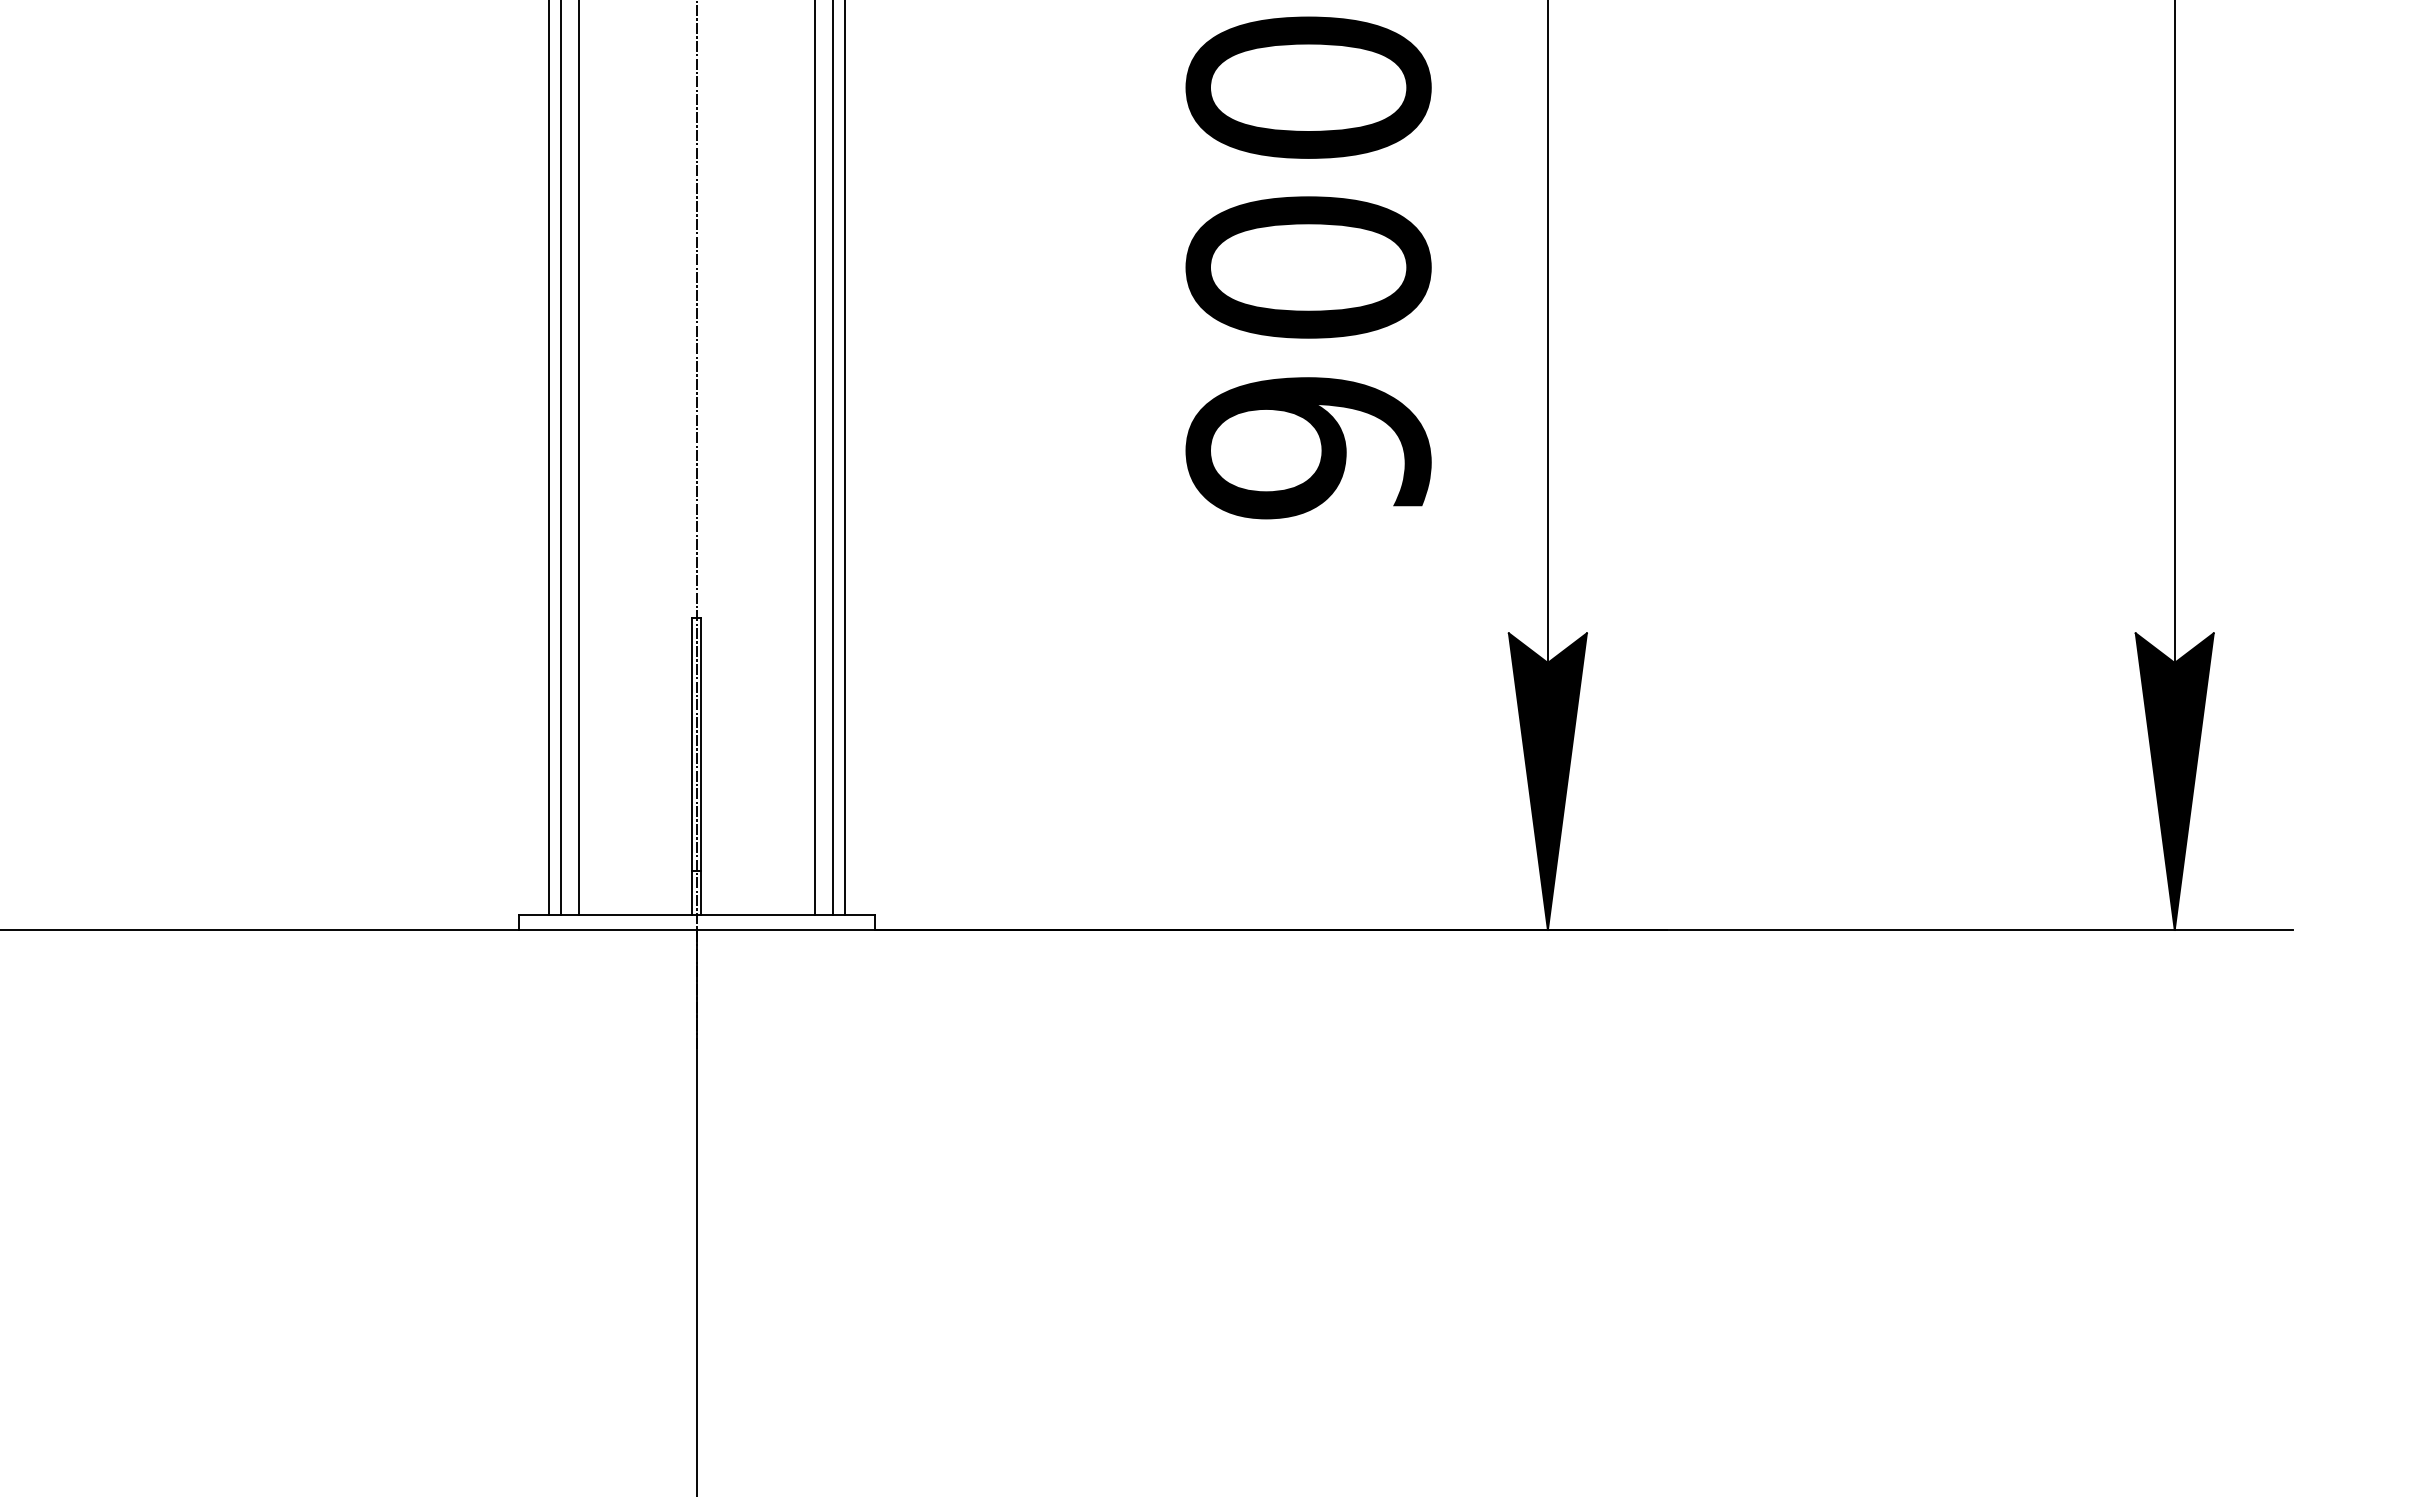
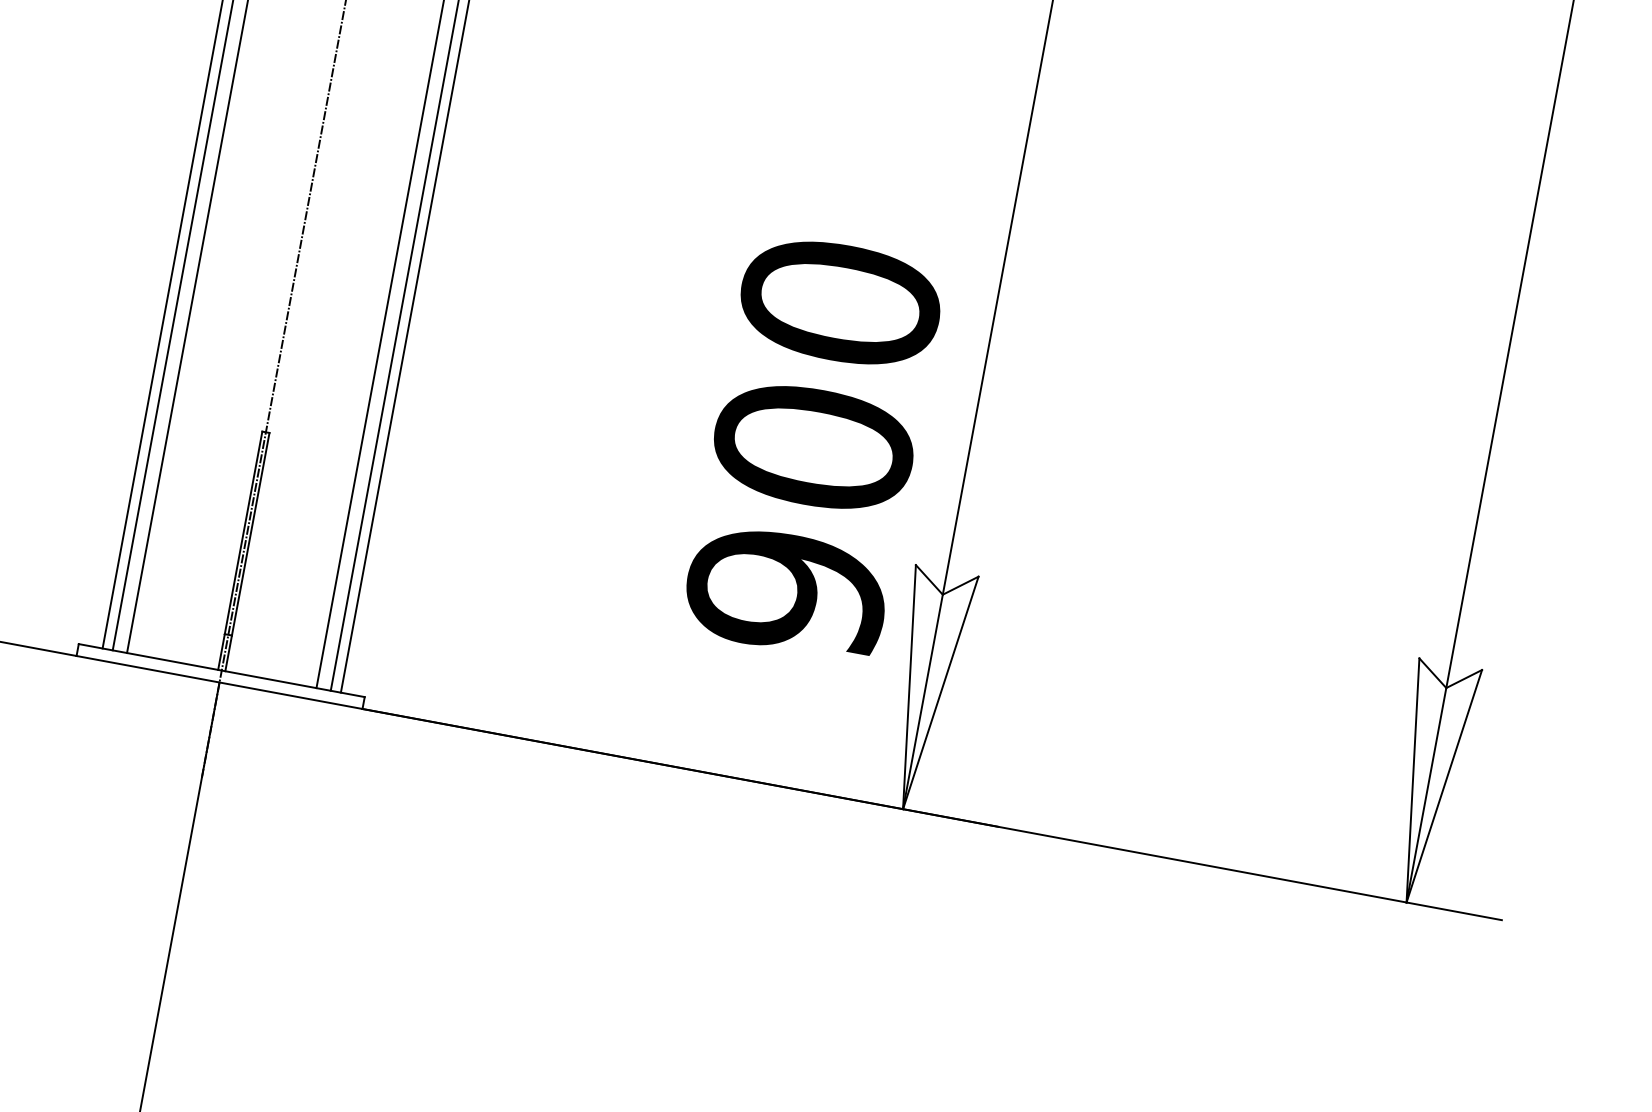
text: (1308, 267) -> (813, 447), moved
fill: (1547, 781) -> (924, 689), removed
fill: (2174, 781) -> (1428, 783), removed

